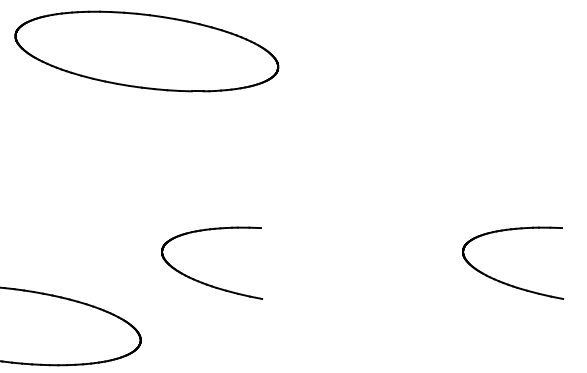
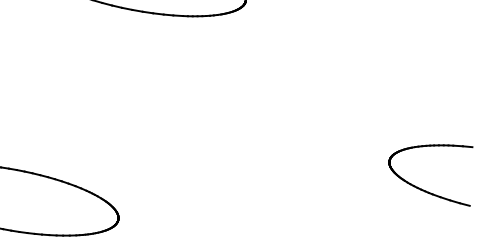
part: (204, 282) -> (174, 174), removed

